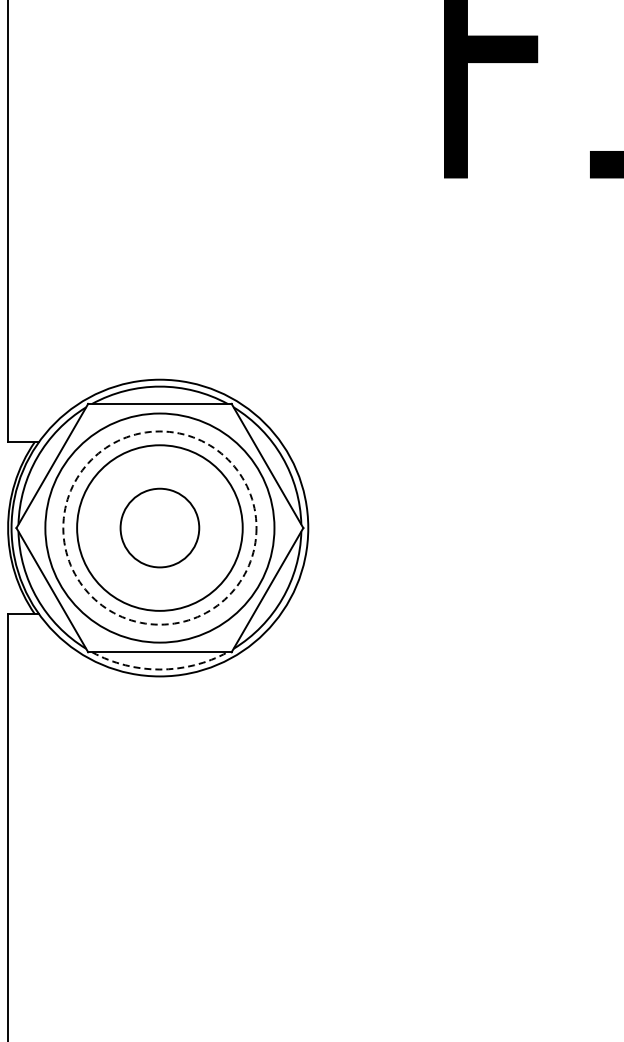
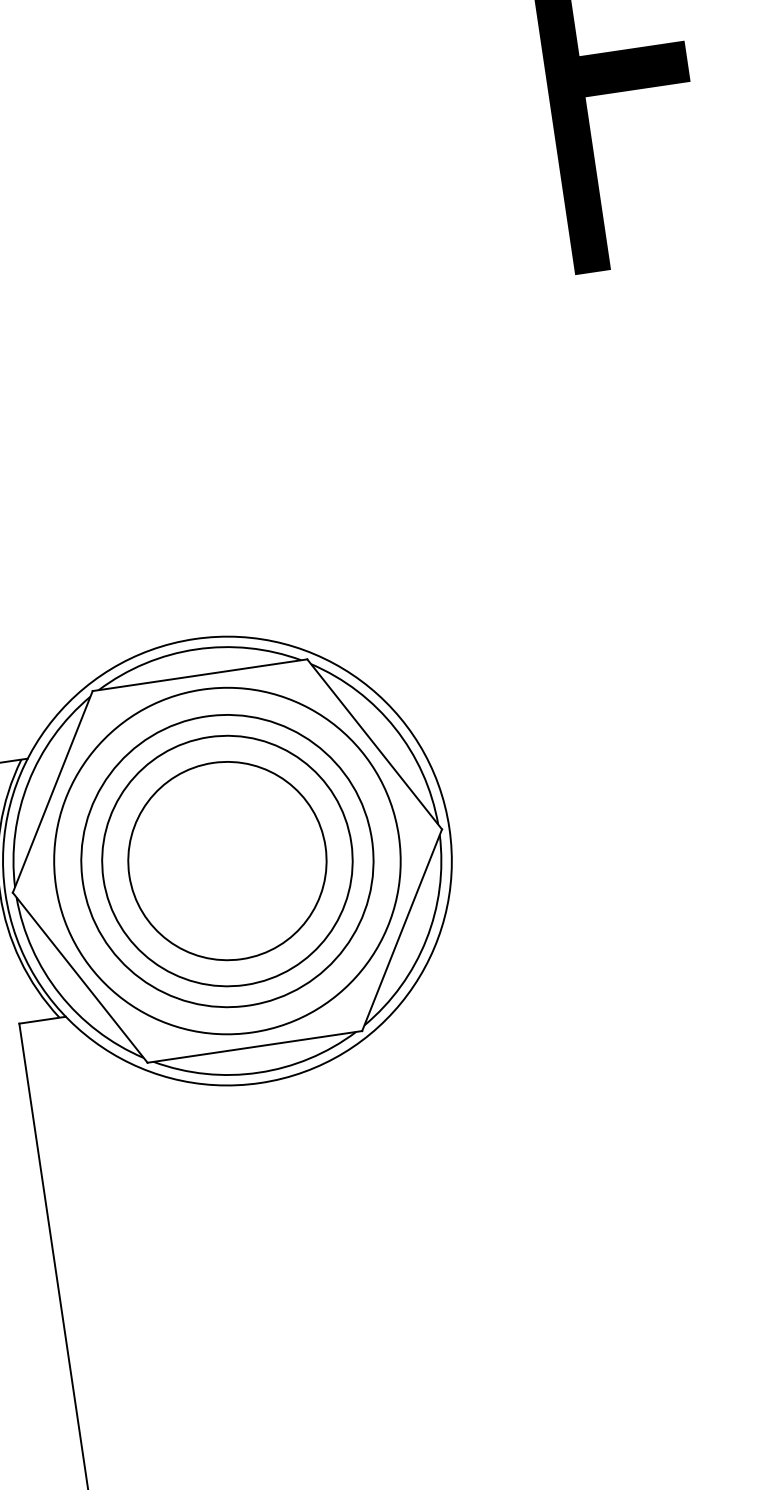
circle: (159, 527) -> (226, 860), dashed -> solid
circle: (159, 527) -> (226, 860), size x1.67
arc: (159, 669) -> (258, 1072), dashed -> solid

